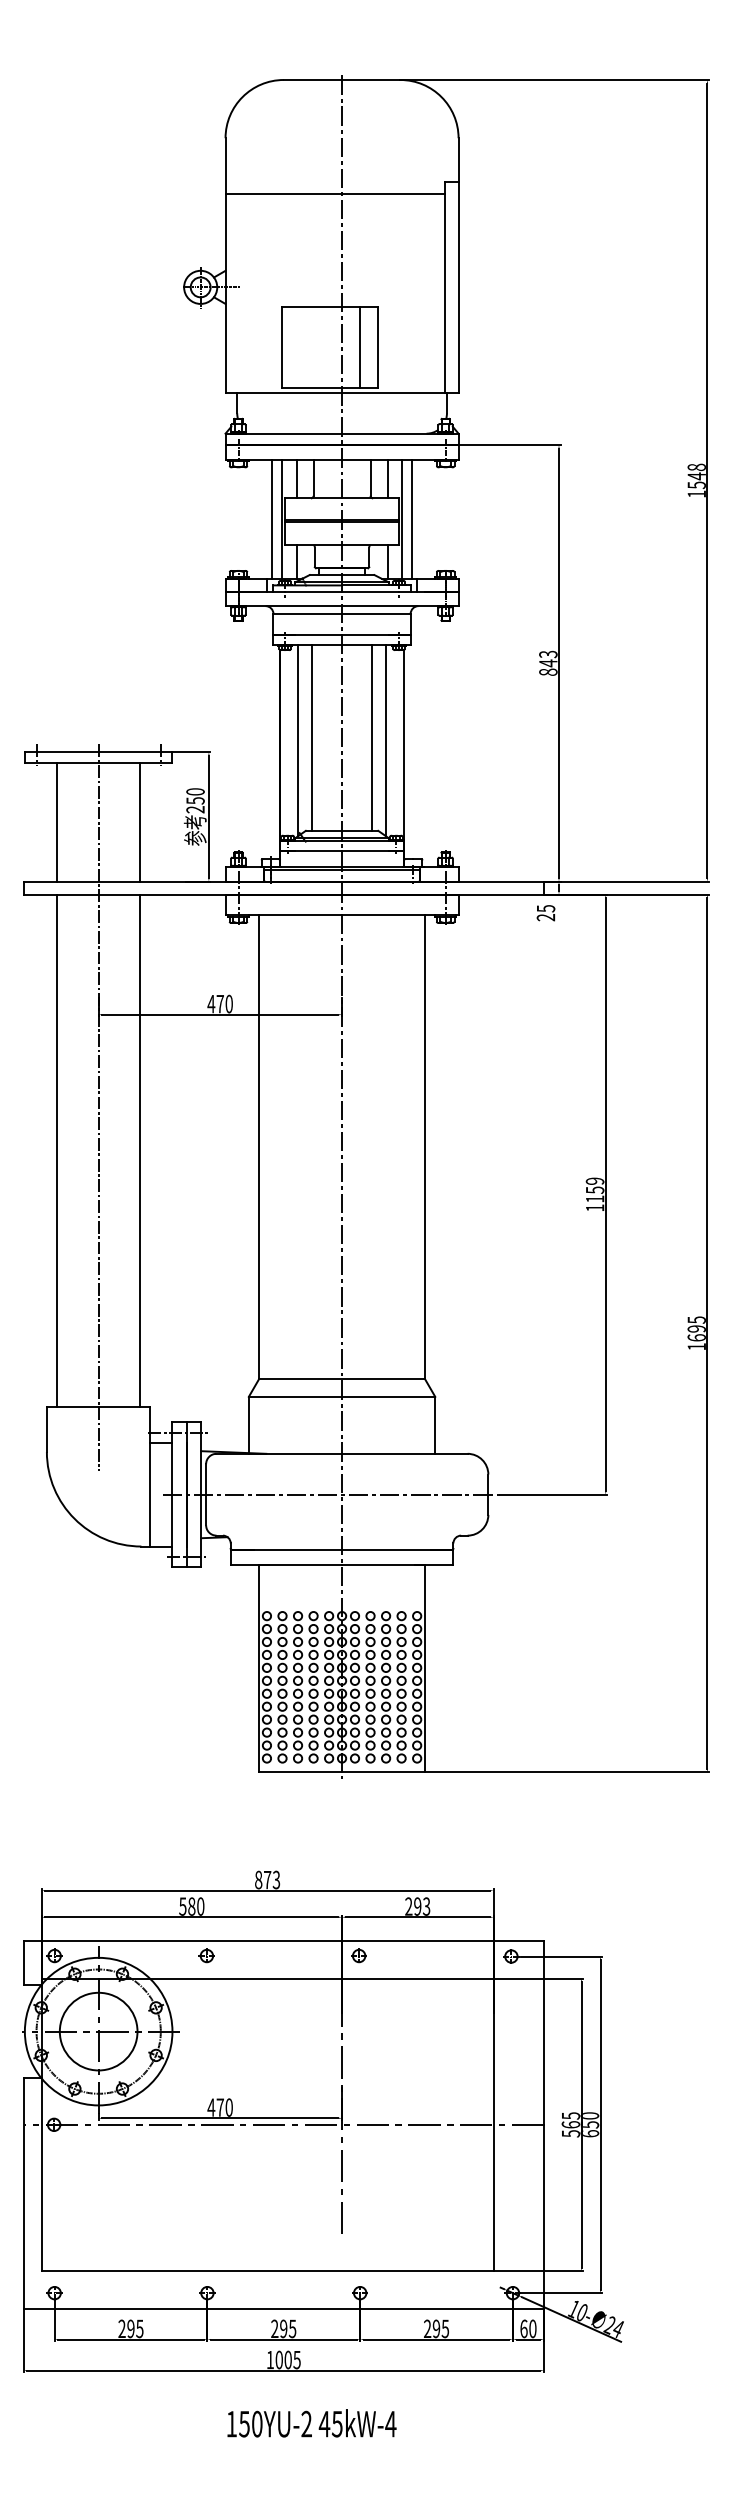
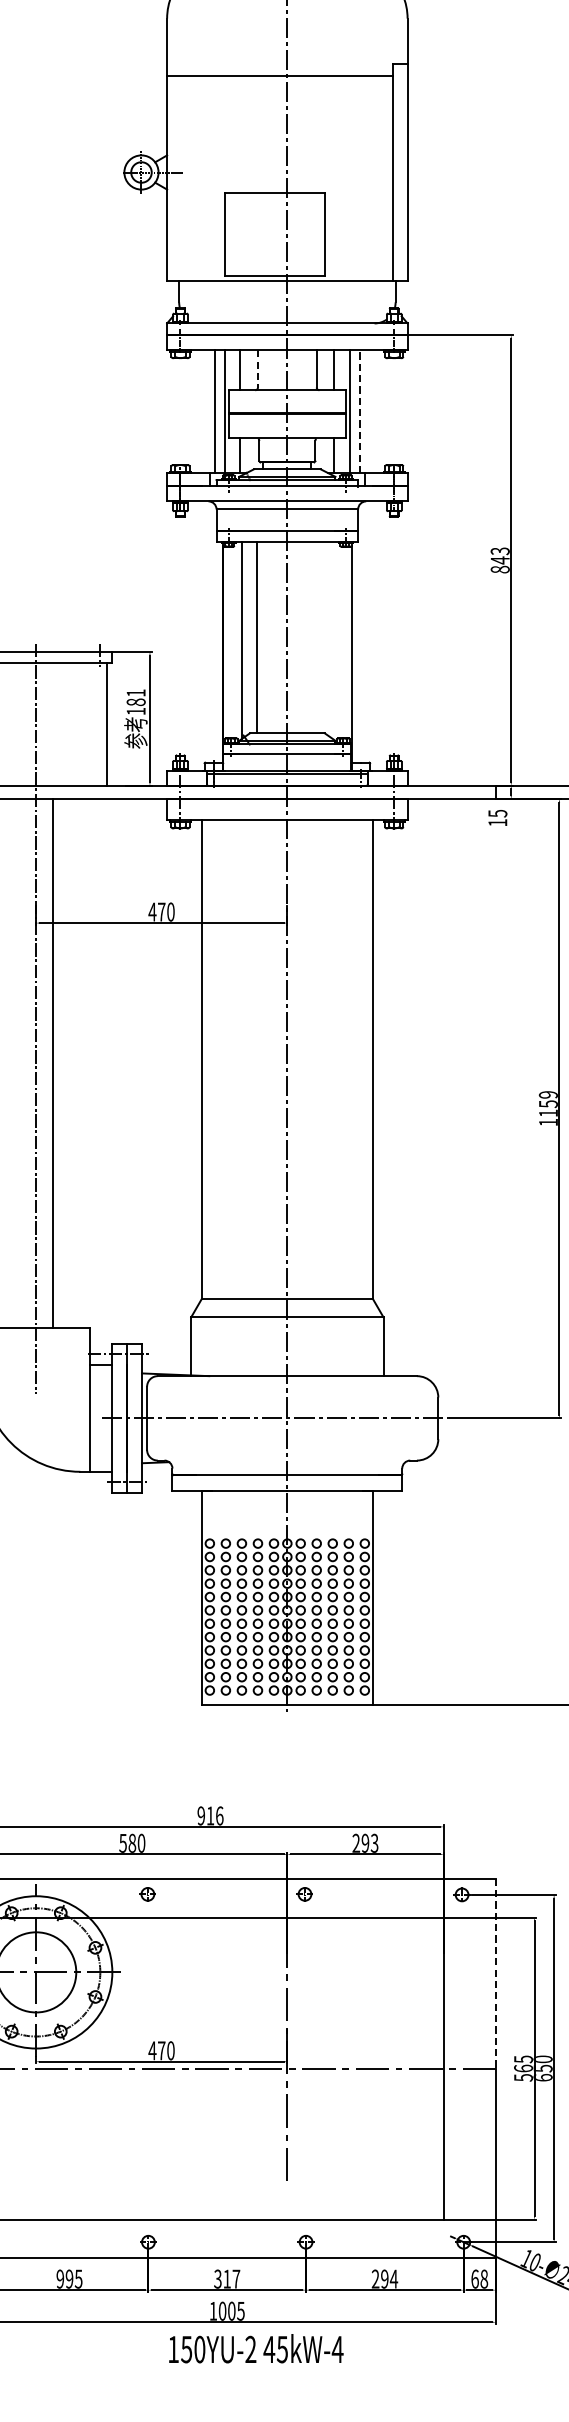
line: (360, 347) -> (306, 234), removed
line: (313, 478) -> (257, 369), solid -> dashed
line: (412, 519) -> (360, 412), solid -> dashed
line: (371, 737) -> (317, 636), removed
line: (386, 740) -> (333, 640), removed
text: (195, 800) -> (136, 701), 250 -> 181
line: (140, 821) -> (107, 723), moved
text: (545, 917) -> (497, 822), 25 -> 15
line: (140, 1150) -> (53, 1063), moved
text: (267, 1879) -> (210, 1815), 873 -> 916
line: (544, 2032) -> (496, 1973), solid -> dashed
text: (283, 2328) -> (226, 2278), 295 -> 317
text: (445, 2328) -> (394, 2278), 295 -> 294
text: (532, 2328) -> (483, 2278), 60 -> 68
text: (121, 2329) -> (59, 2279), 295 -> 995
text: (311, 2423) -> (255, 2348), moved

